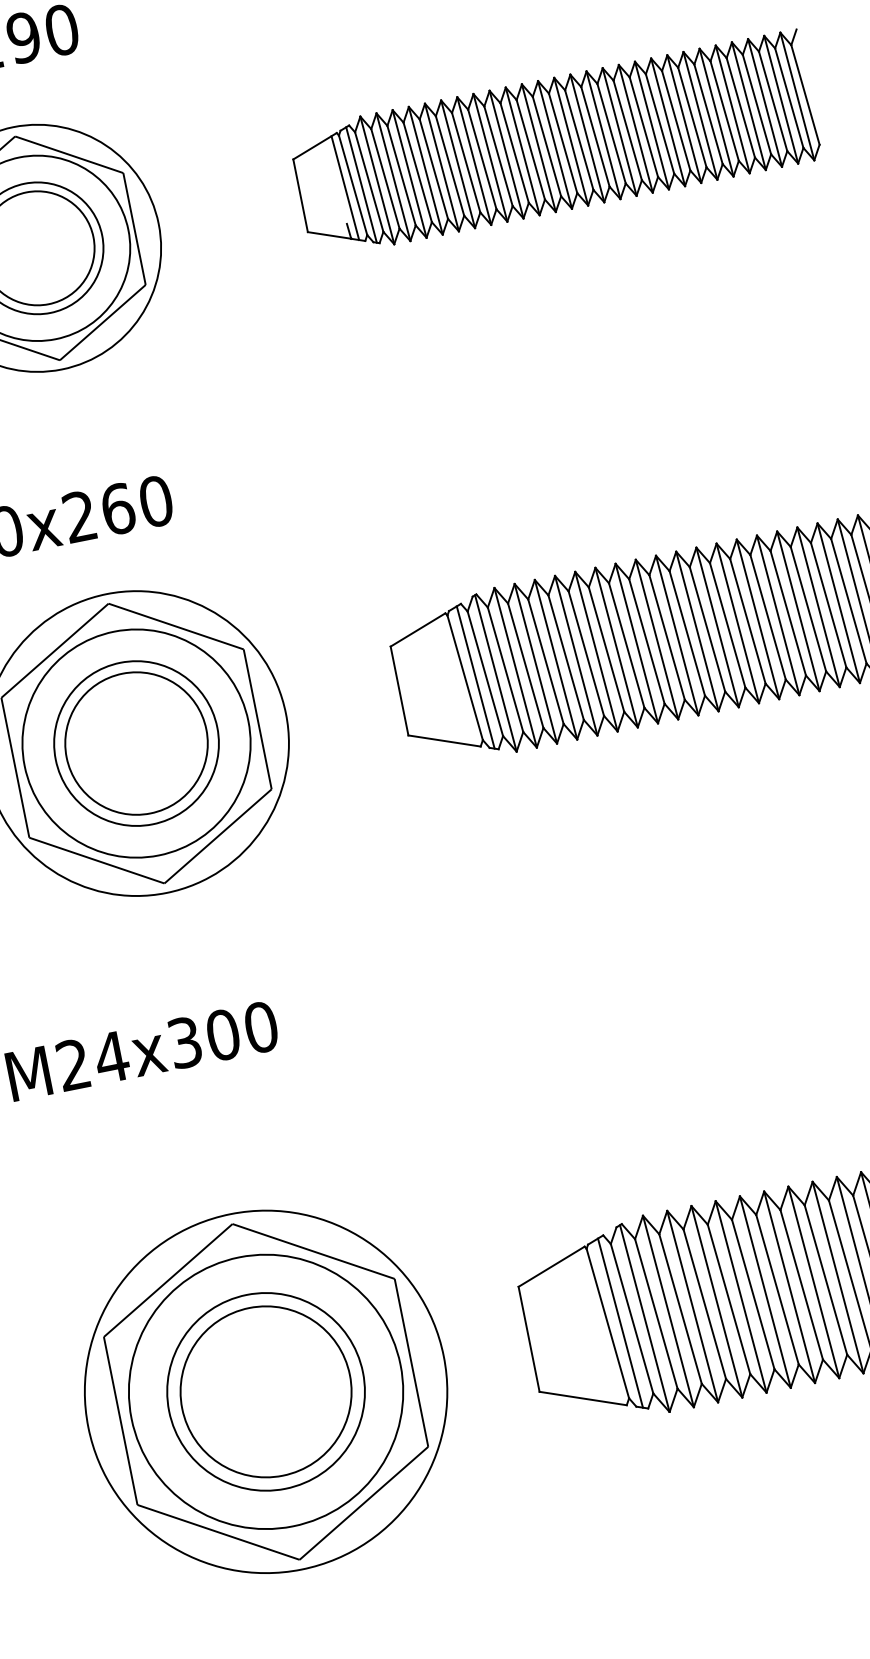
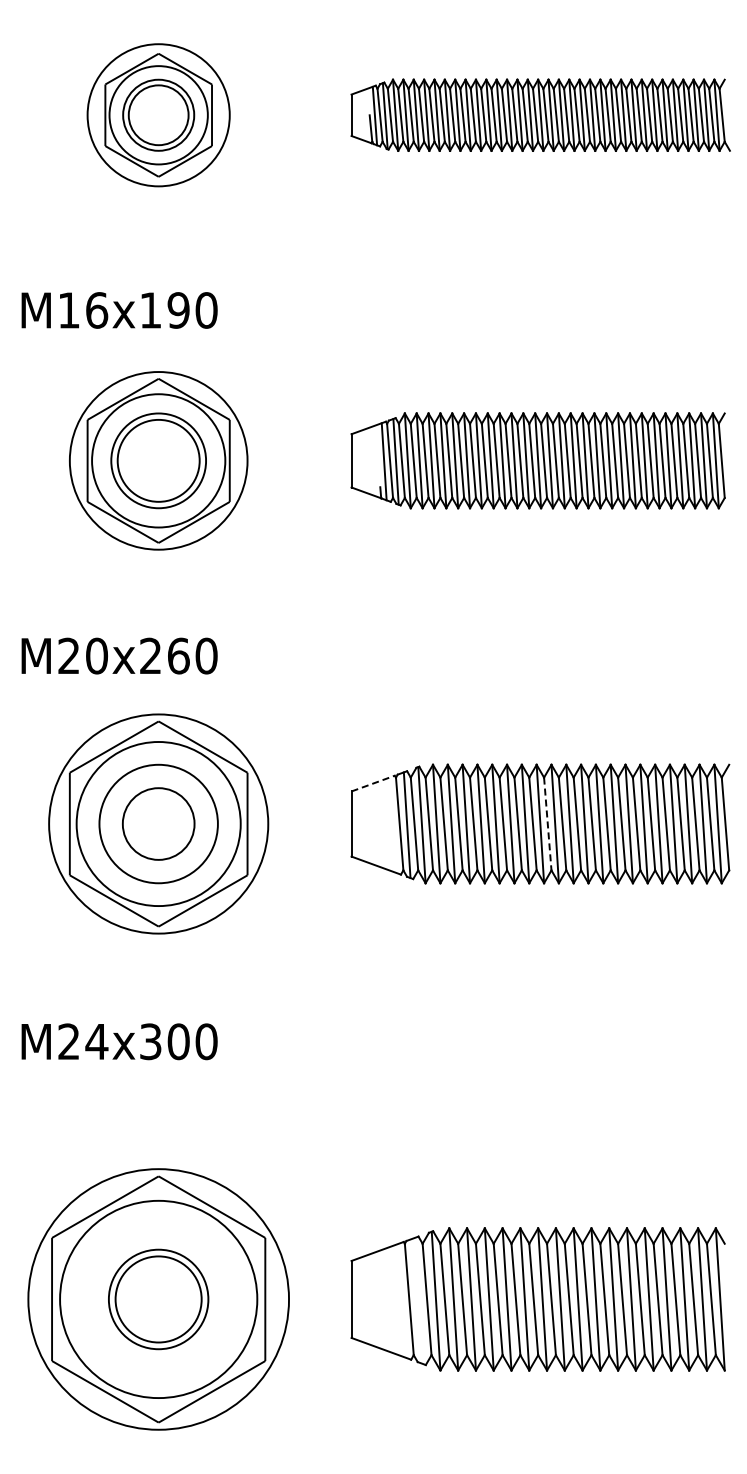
line: (418, 629) -> (373, 783), solid -> dashed
line: (666, 638) -> (547, 824), solid -> dashed
circle: (136, 742) -> (158, 823), size x0.7
line: (620, 1322) -> (418, 1300), removed
part: (265, 1391) -> (158, 1299), size x0.7

